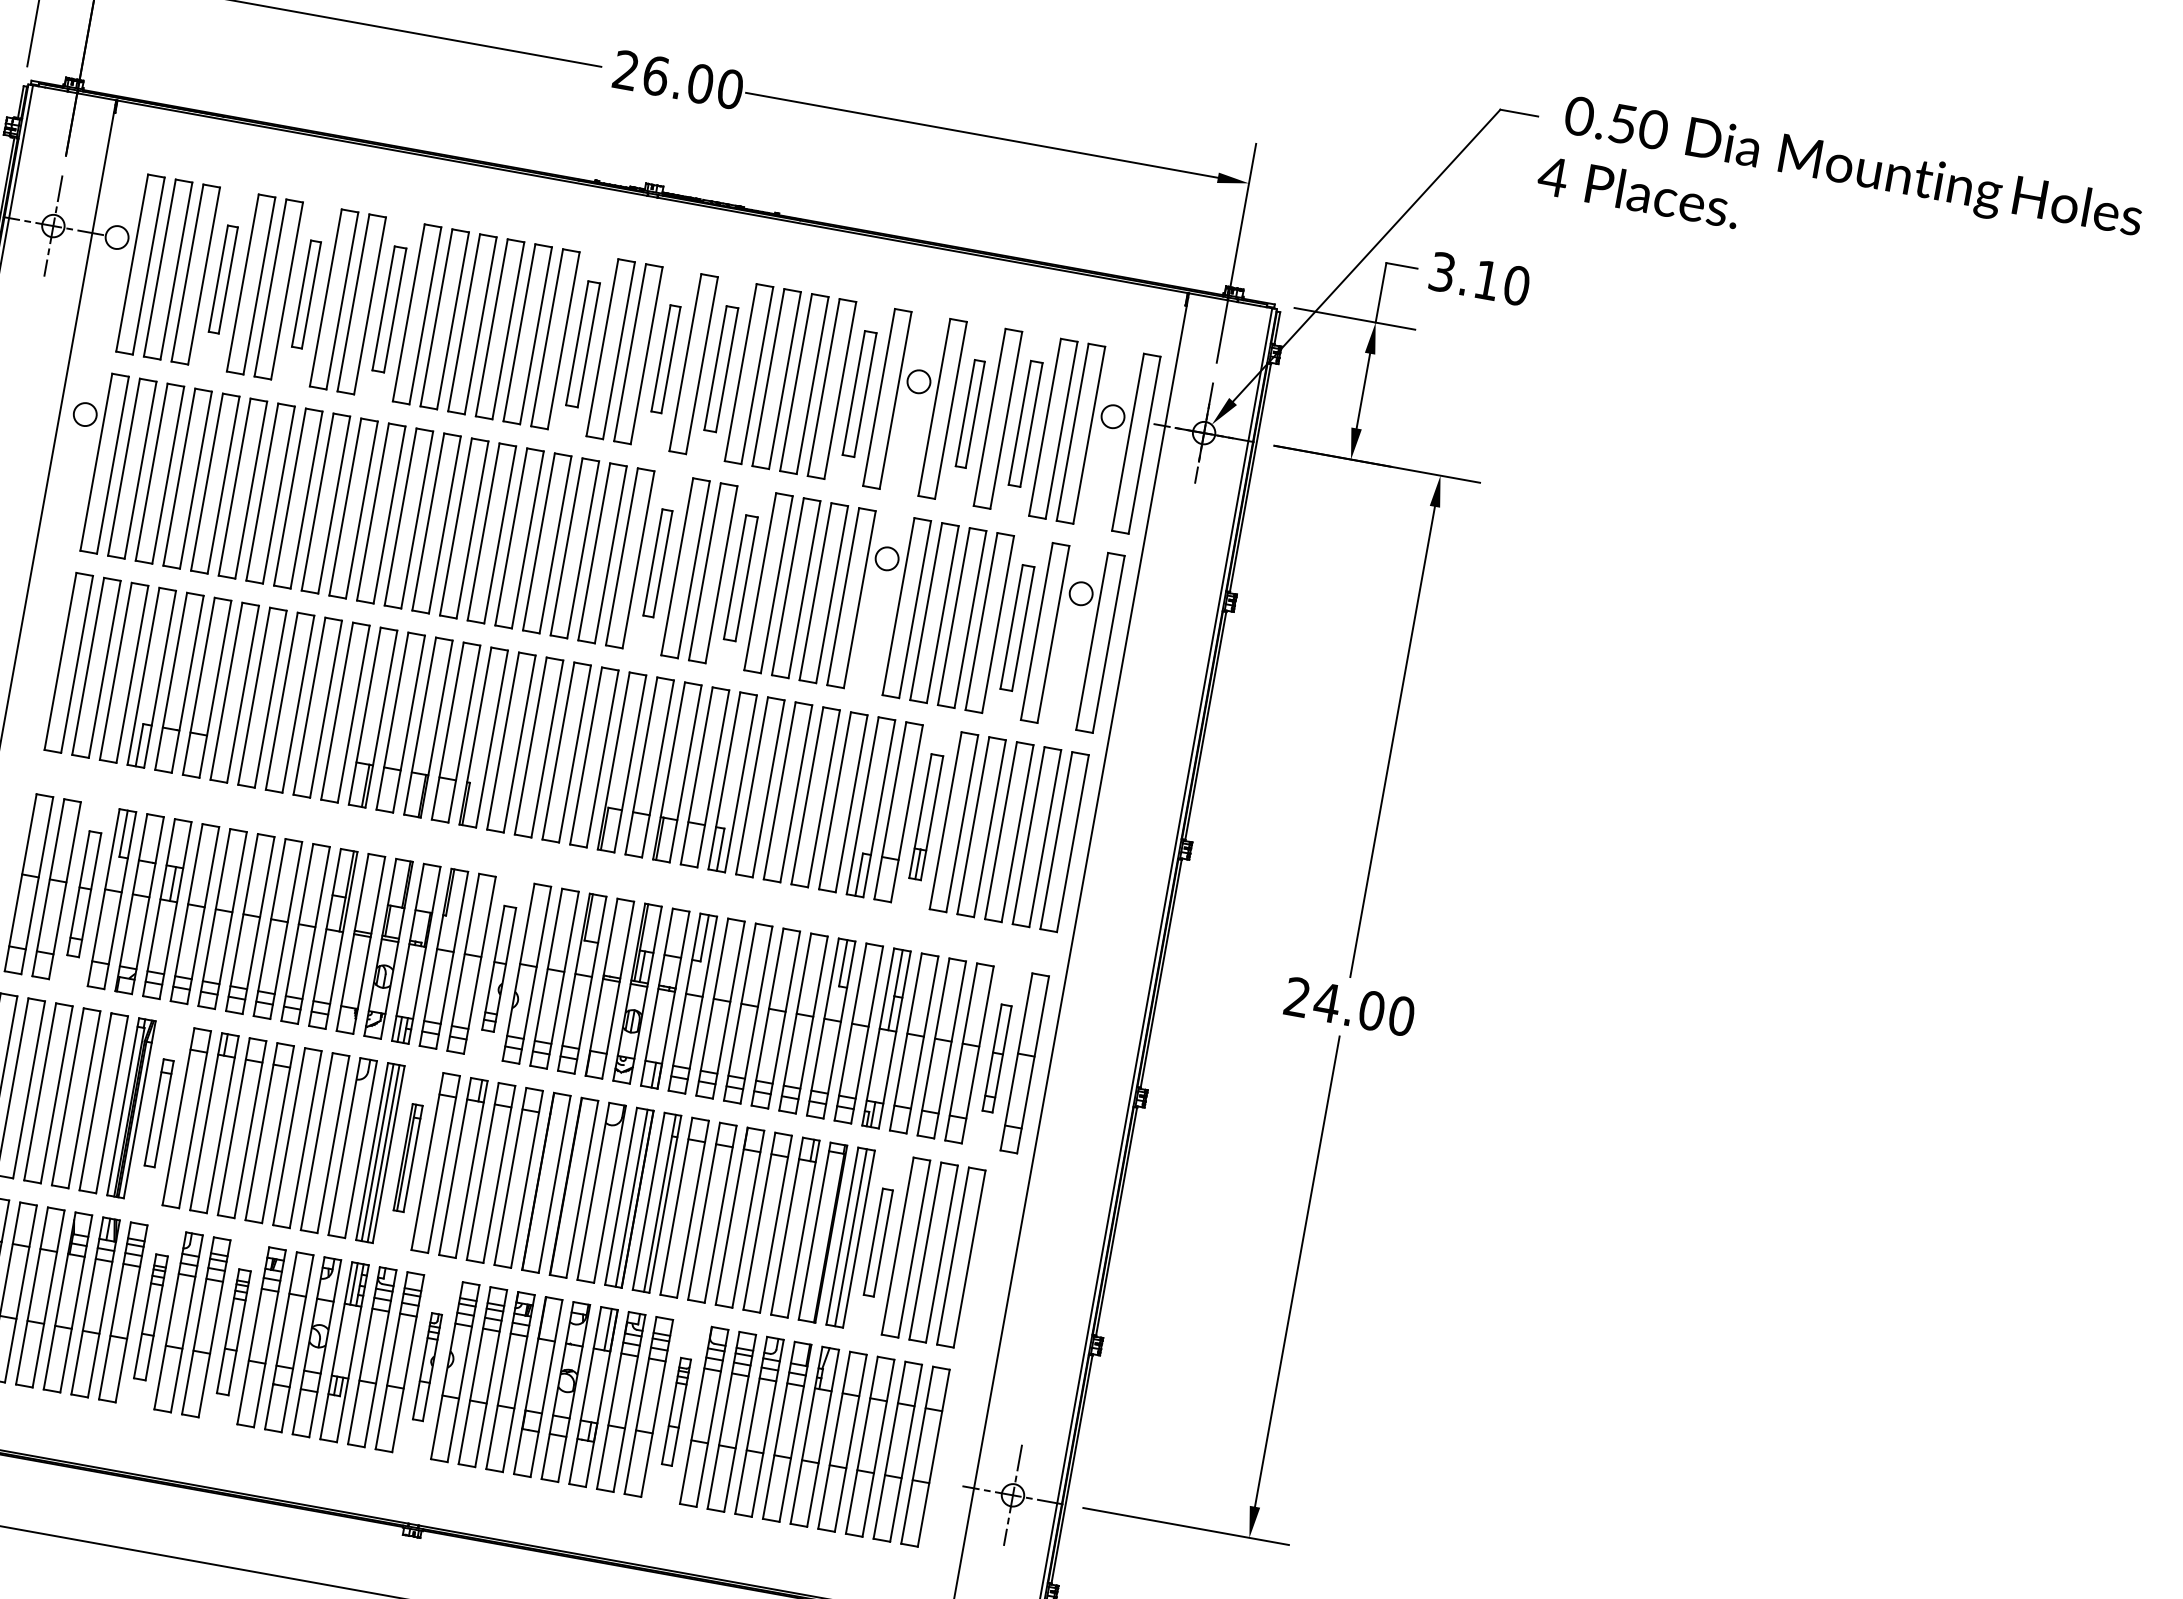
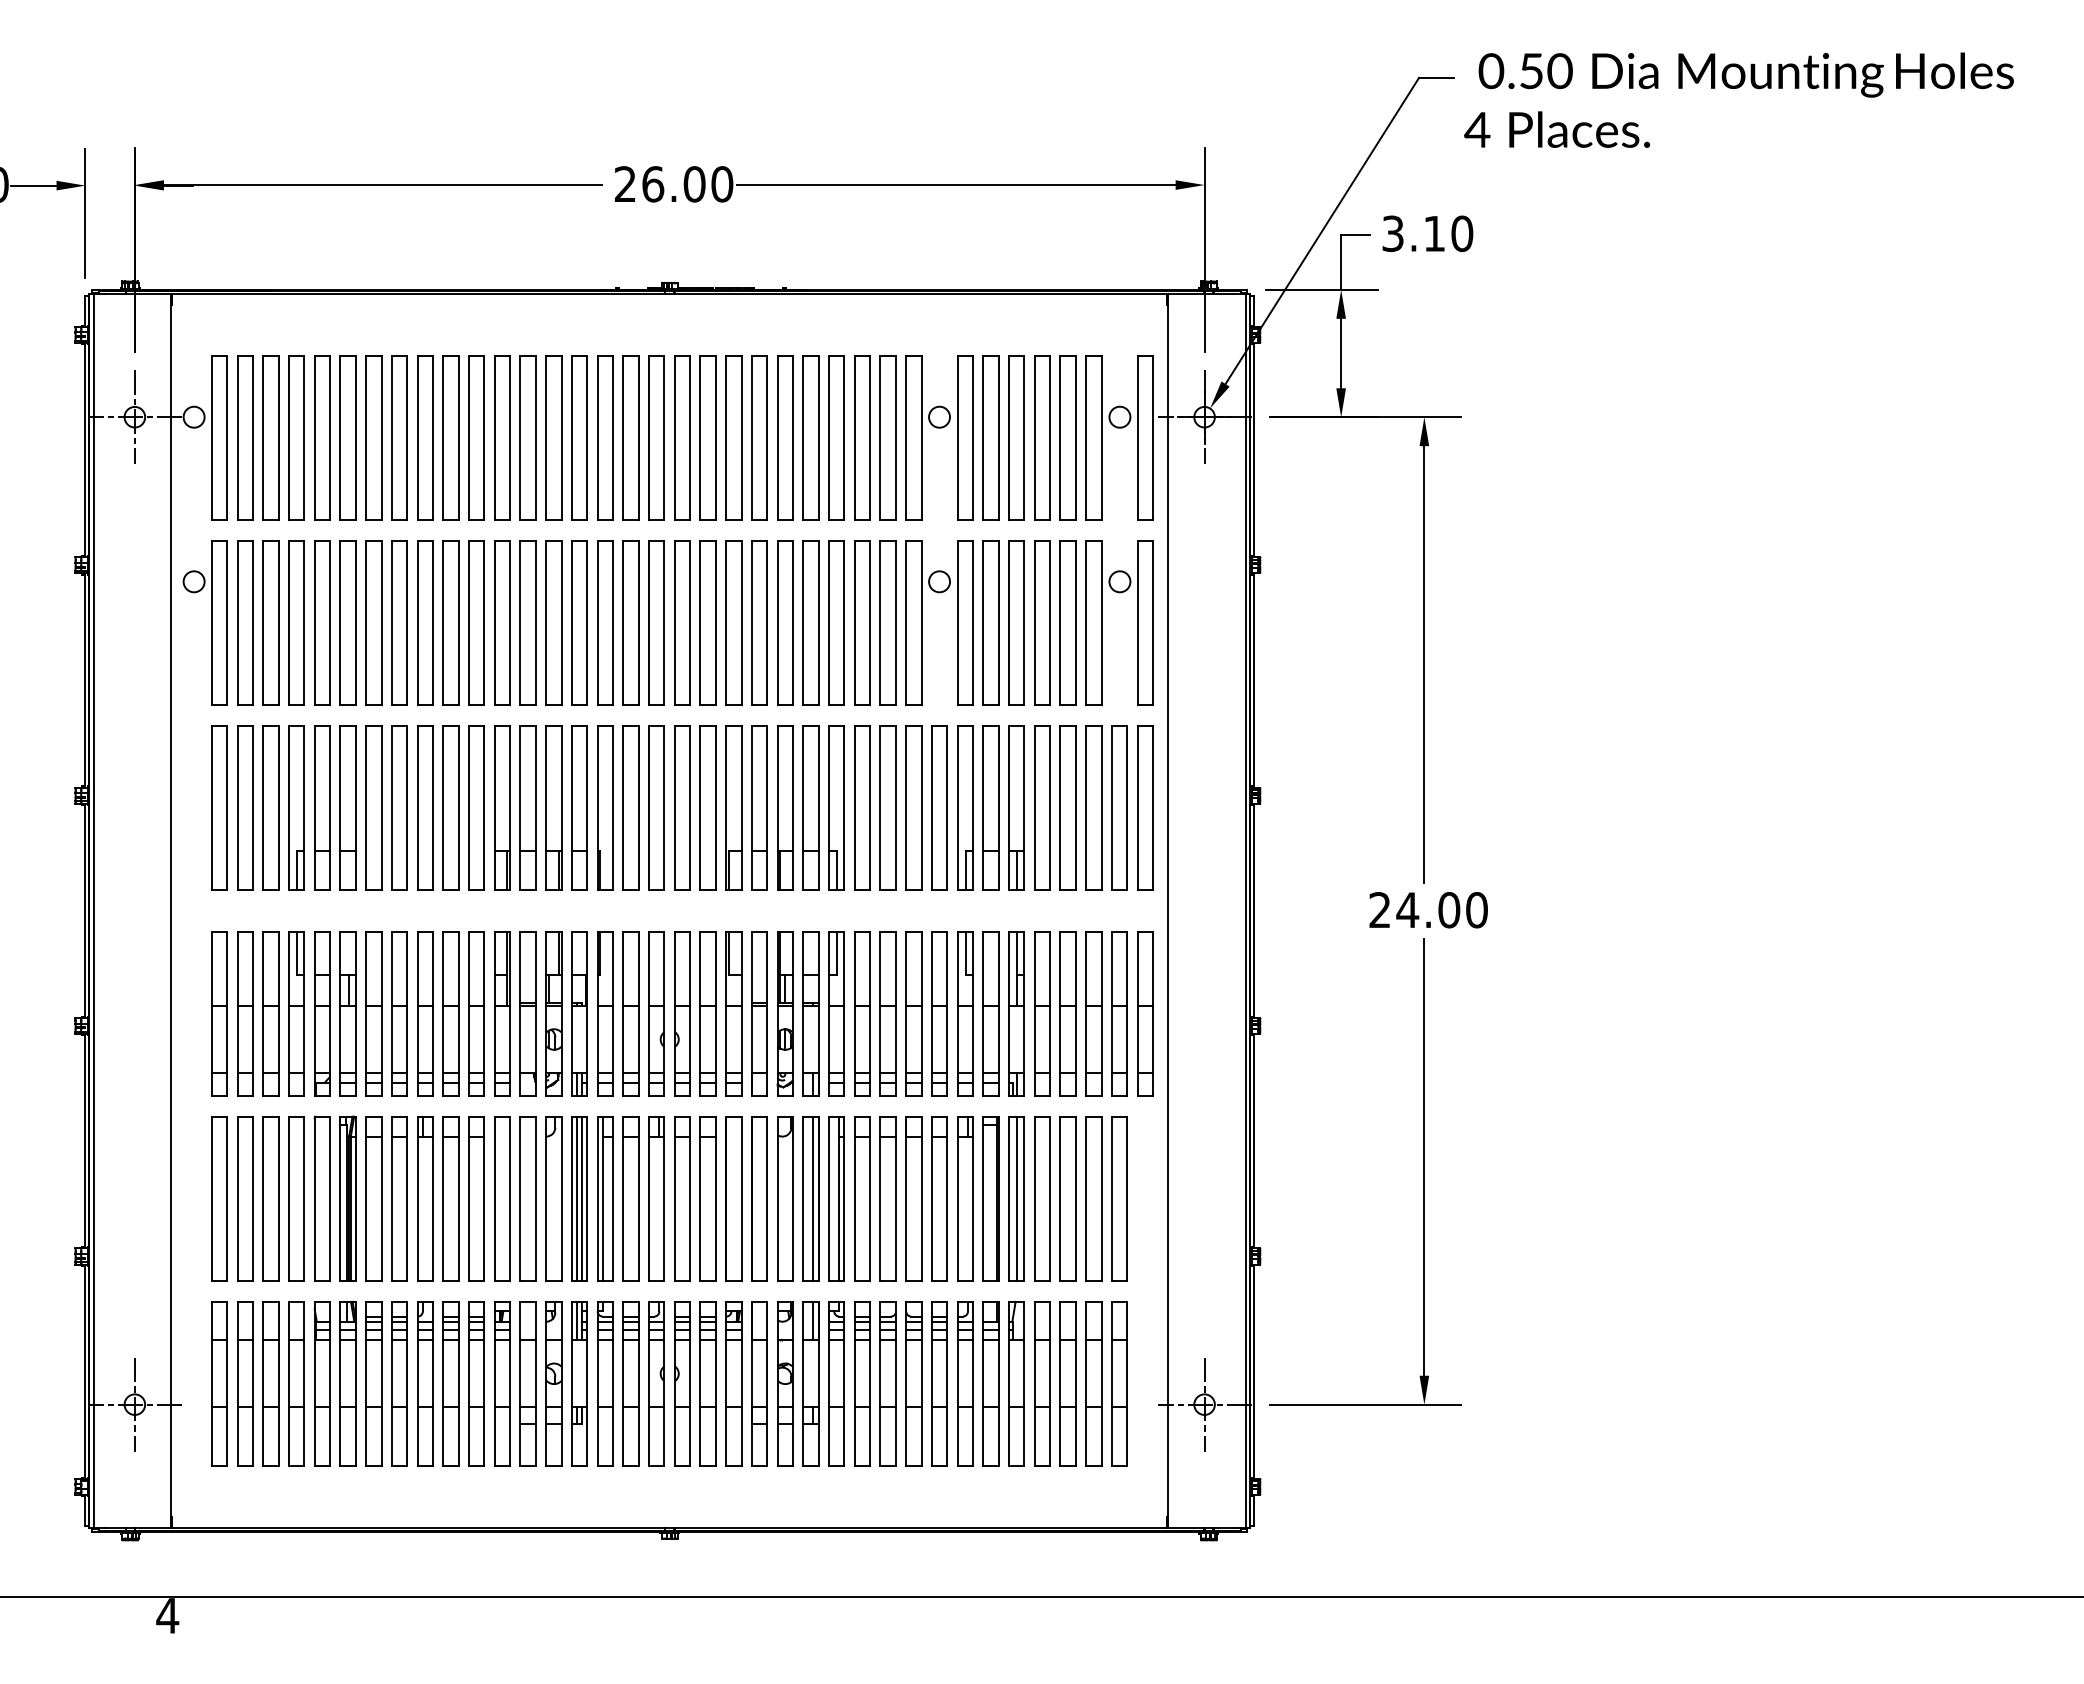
part: (223, 279) -> (296, 437), size x1.67
part: (306, 294) -> (373, 437), size x1.67
part: (388, 308) -> (450, 437), size x1.43
part: (582, 343) -> (630, 437), size x1.43
part: (665, 358) -> (707, 437), size x1.67
part: (721, 368) -> (759, 437), size x1.43
part: (859, 393) -> (887, 437), size x1.43
part: (969, 413) -> (990, 437), size x1.67
part: (1025, 423) -> (1042, 437), size x1.43
part: (657, 562) -> (733, 622), size x1.67
part: (740, 577) -> (810, 622), size x1.43
part: (1016, 627) -> (1067, 622), size x1.43
part: (926, 816) -> (1016, 807), size x1.43
part: (83, 893) -> (270, 1013), size x1.43
part: (499, 968) -> (656, 1013), size x1.43
part: (997, 1058) -> (1119, 1013), size x1.67
part: (158, 1112) -> (373, 1198), size x1.67
part: (408, 1157) -> (605, 1198), size x1.67
part: (878, 1242) -> (1042, 1198), size x1.67
part: (151, 1316) -> (399, 1383), size x1.43
part: (233, 1331) -> (476, 1383), size x1.43
part: (427, 1366) -> (656, 1383), size x1.67
part: (675, 1411) -> (887, 1383), size x1.67

